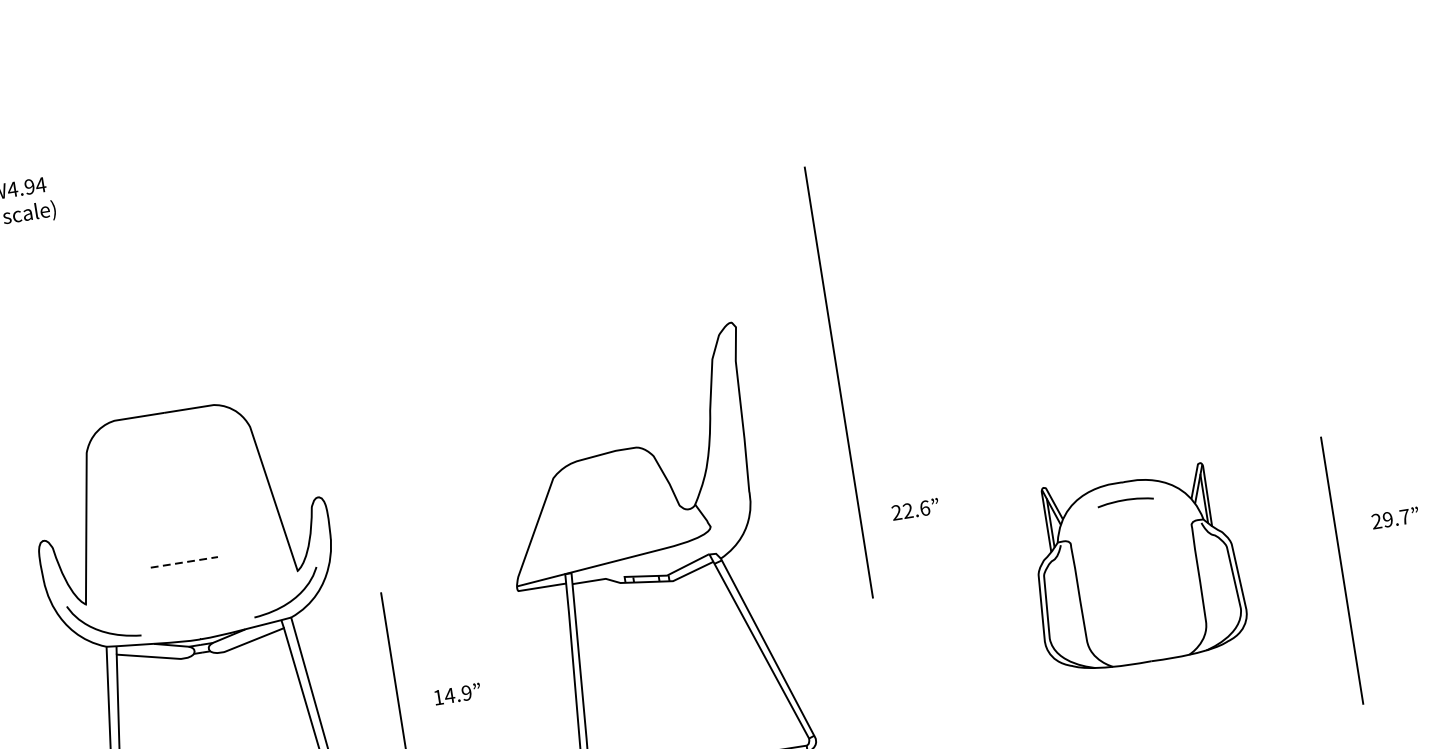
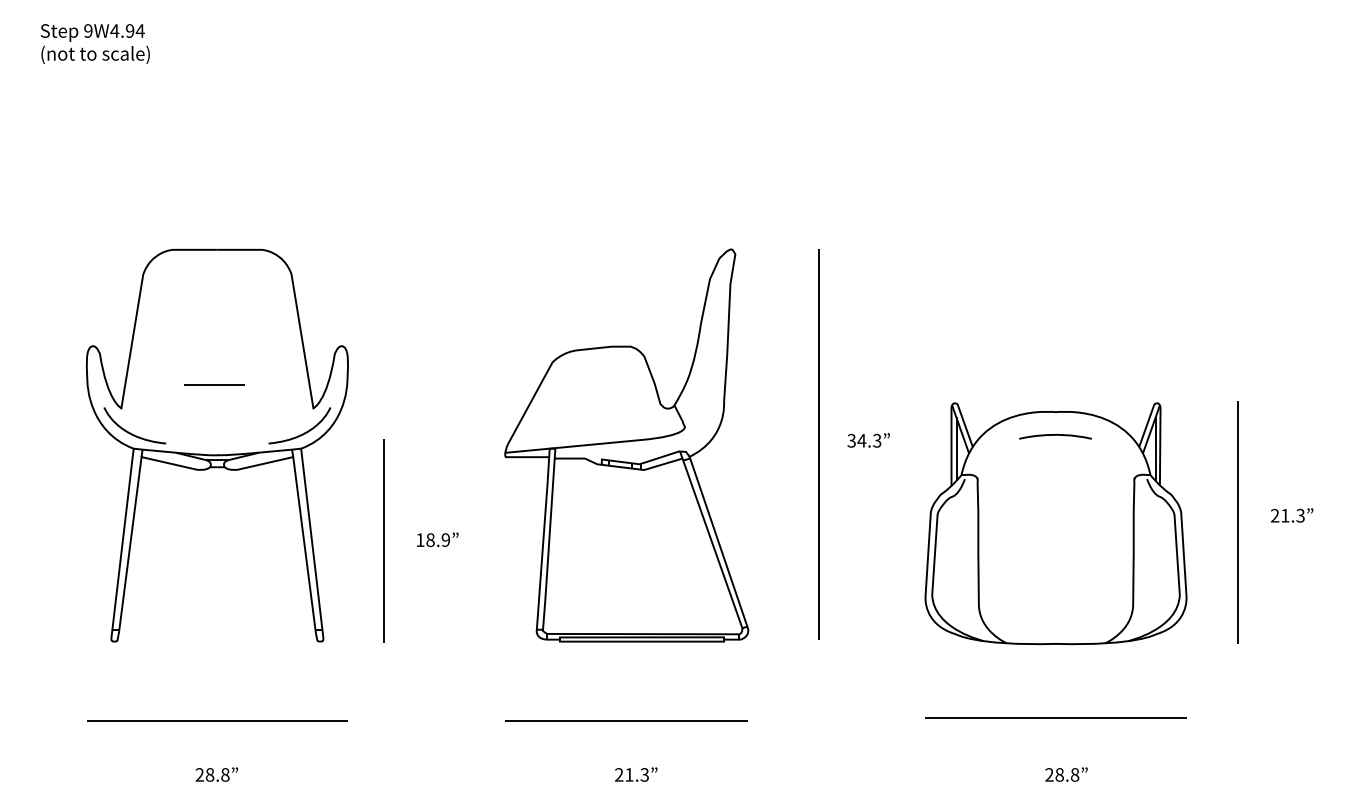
line: (838, 382) -> (818, 444), moved
text: (910, 510) -> (864, 440), 22.6 -> 34.3
text: (1395, 518) -> (1292, 515), 29.7 -> 21.3
line: (184, 561) -> (214, 384), dashed -> solid
part: (1135, 568) -> (1055, 523), size x1.43
line: (1342, 570) -> (1237, 522), moved
text: (449, 696) -> (430, 540), 14.9 -> 18.9

